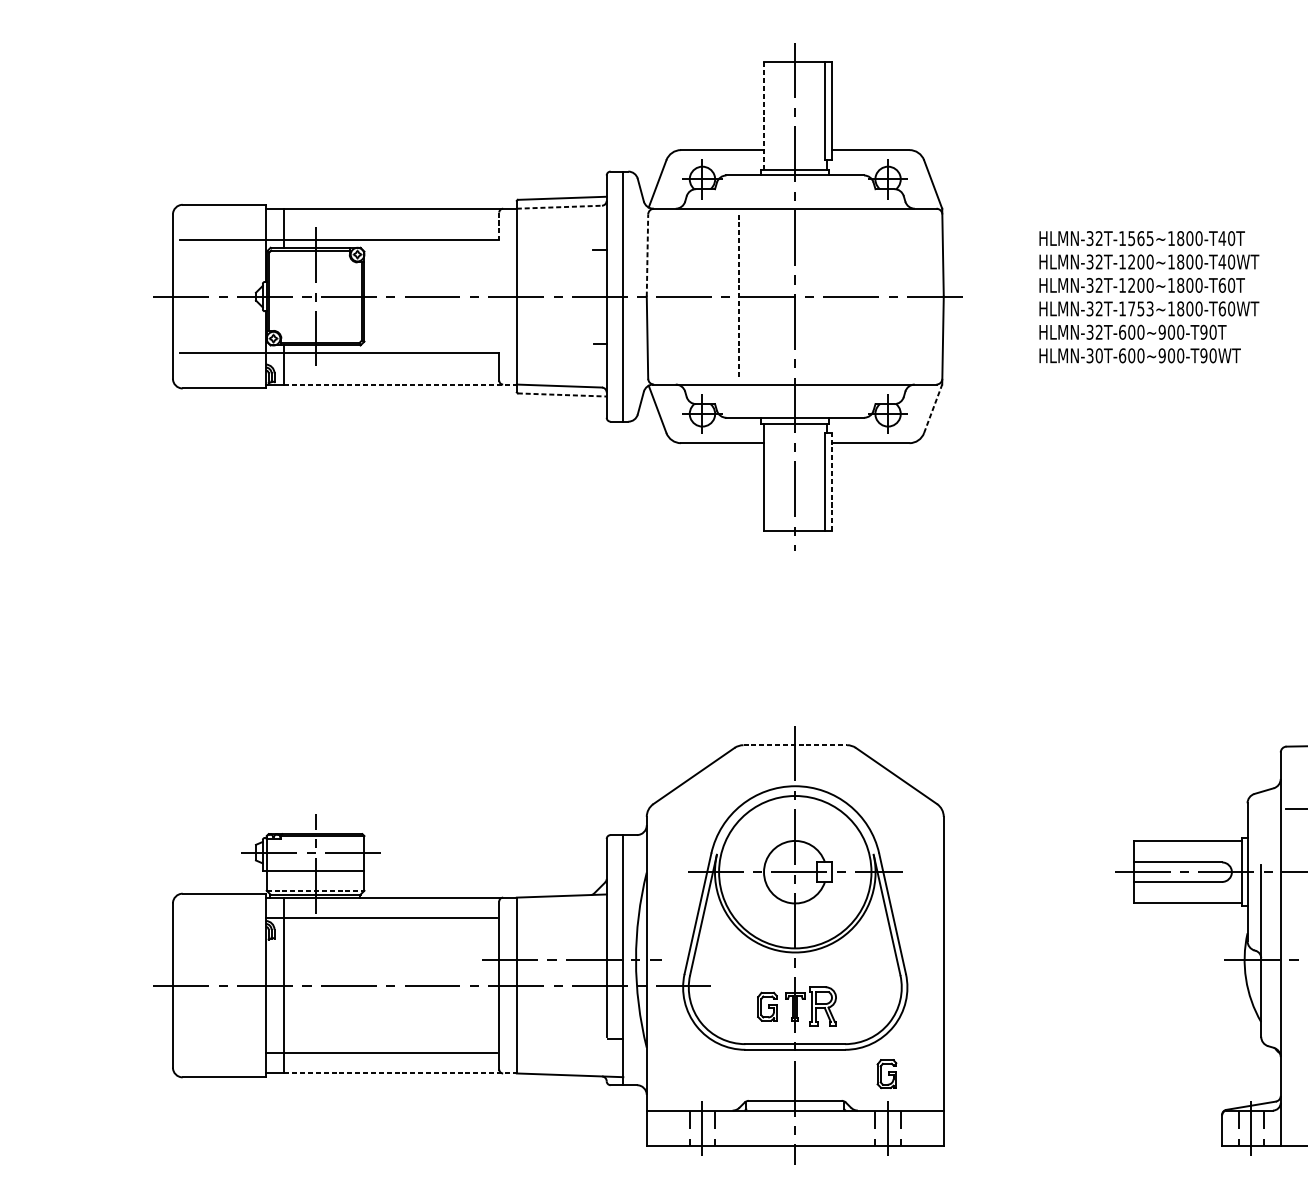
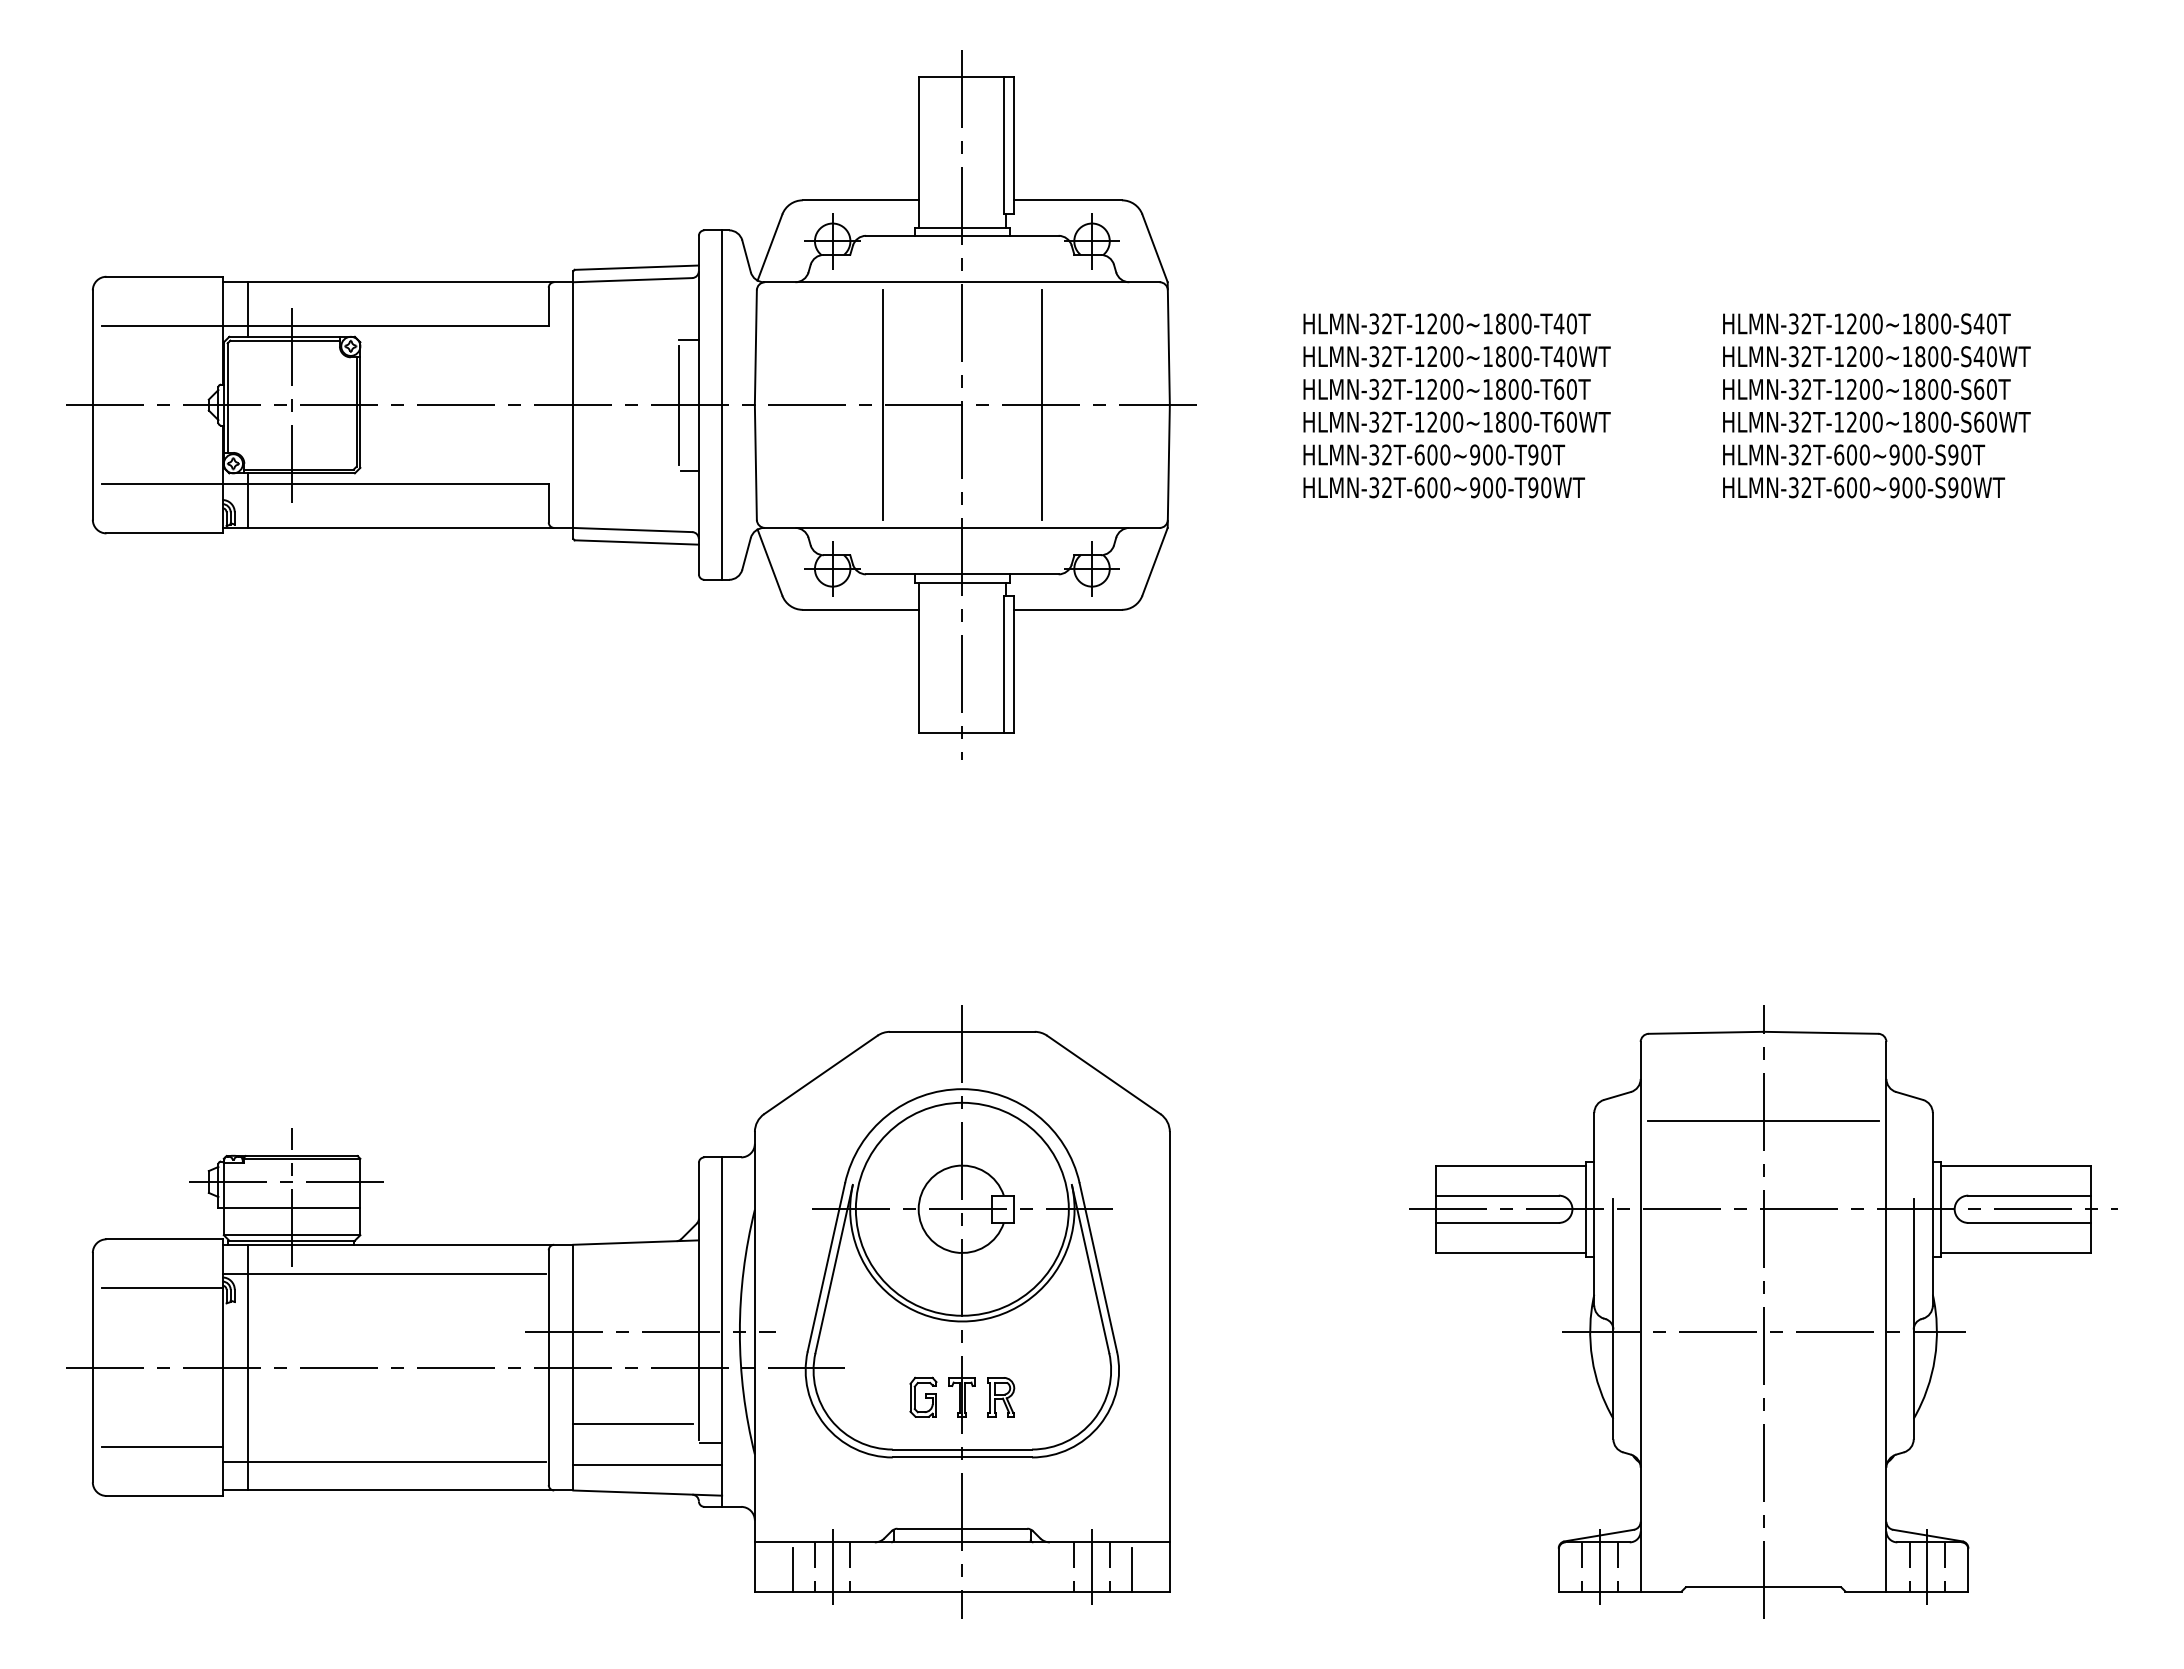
line: (763, 115) -> (918, 152), dashed -> solid
line: (559, 207) -> (633, 280), dashed -> solid
line: (499, 226) -> (548, 307), dashed -> solid
text: (1141, 238) -> (1445, 323), HLMN-32T-1565~1800-T40T -> HLMN-32T-1200~1800-T40T
line: (647, 255) -> (755, 347), dashed -> solid
line: (592, 296) -> (679, 404), added
line: (738, 296) -> (883, 405), dashed -> solid
line: (851, 296) -> (1041, 404), added
text: (1141, 308) -> (1445, 421), HLMN-32T-1753~1800-T60WT -> HLMN-32T-1200~1800-T60WT
text: (1099, 355) -> (1387, 487), HLMN-30T-600~900-T90WT -> HLMN-32T-600~900-T90WT
line: (401, 384) -> (411, 527), dashed -> solid
line: (562, 394) -> (637, 542), dashed -> solid
line: (933, 408) -> (1155, 561), dashed -> solid
line: (832, 481) -> (1014, 663), dashed -> solid
line: (795, 744) -> (962, 1031), dashed -> solid
line: (315, 890) -> (292, 1235), dashed -> solid
line: (222, 928) -> (162, 1288), added
part: (823, 1006) -> (1001, 1397), size x0.71
line: (559, 1025) -> (633, 1423), added
line: (222, 1041) -> (162, 1446), added
line: (569, 1054) -> (647, 1464), added
line: (401, 1073) -> (411, 1490), dashed -> solid
part: (886, 1073) -> (1090, 1490), removed
line: (674, 1130) -> (793, 1569), added
line: (916, 1130) -> (1131, 1569), added

